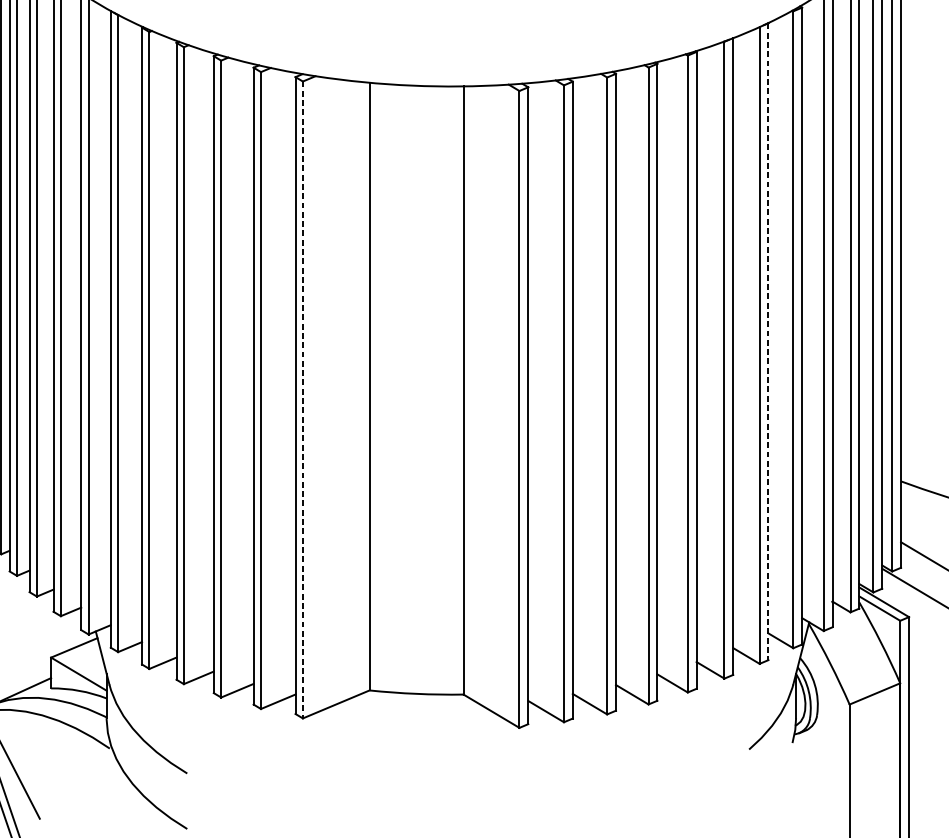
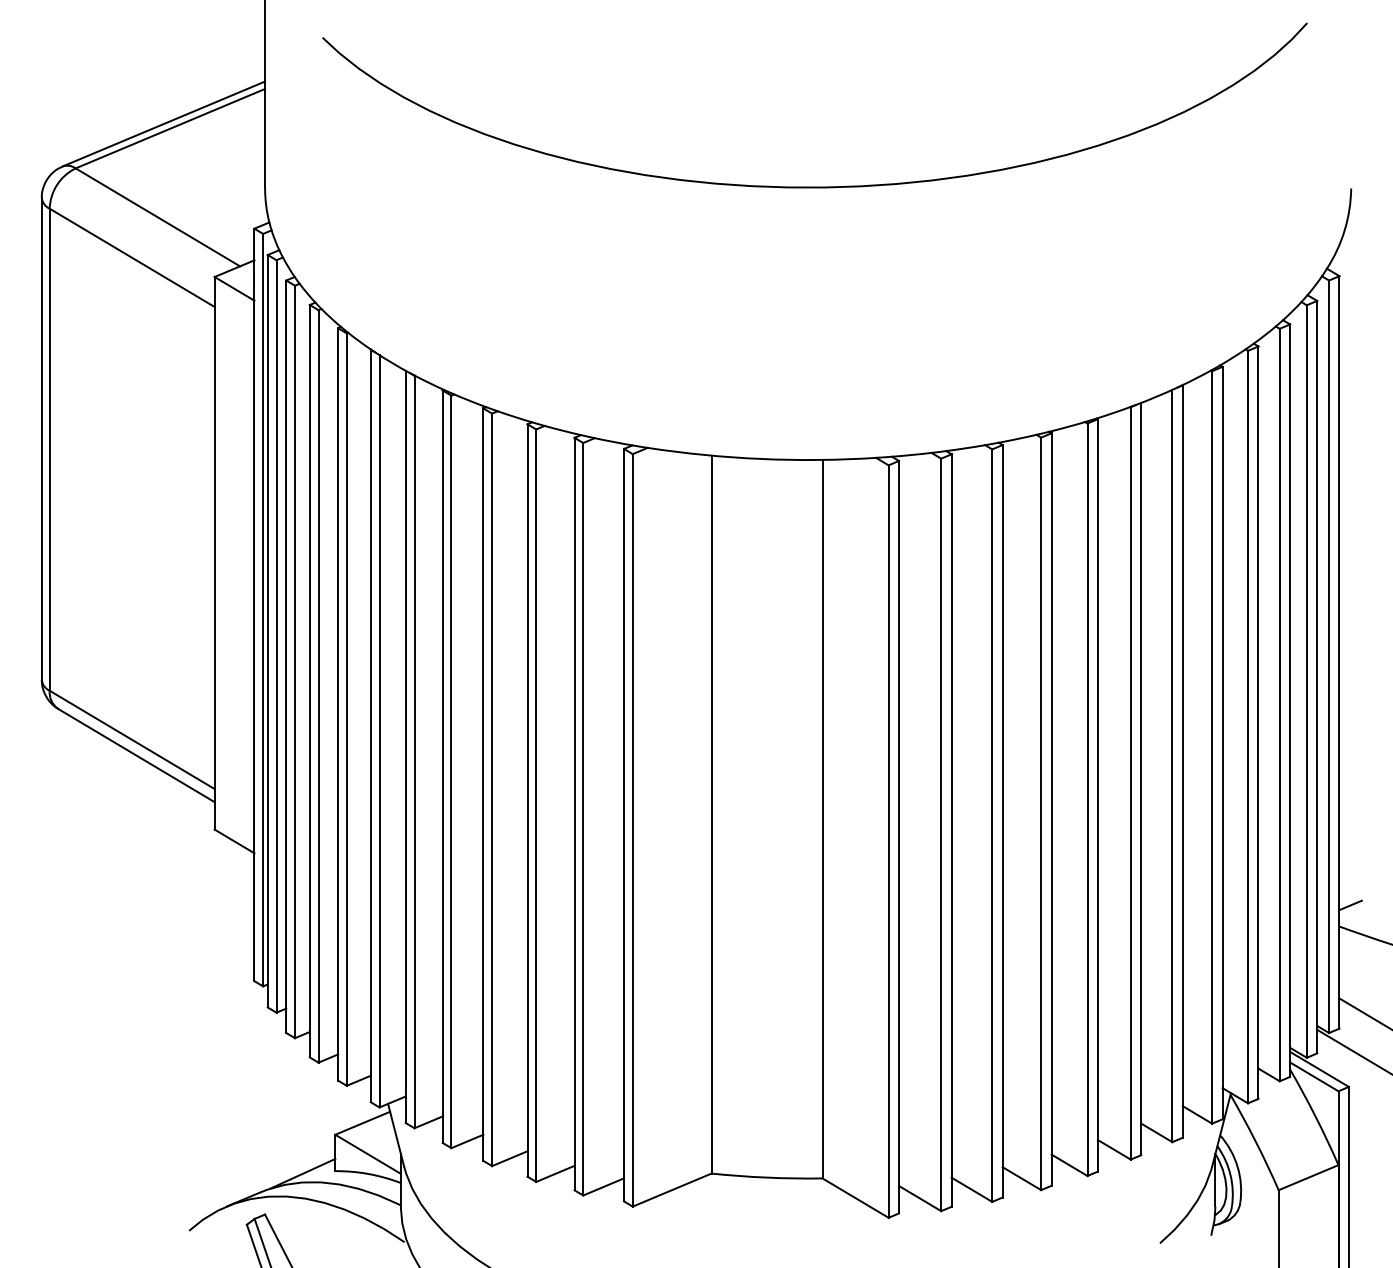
line: (768, 342) -> (1182, 762), dashed -> solid
line: (302, 400) -> (632, 830), dashed -> solid
line: (910, 463) -> (1350, 905), added

